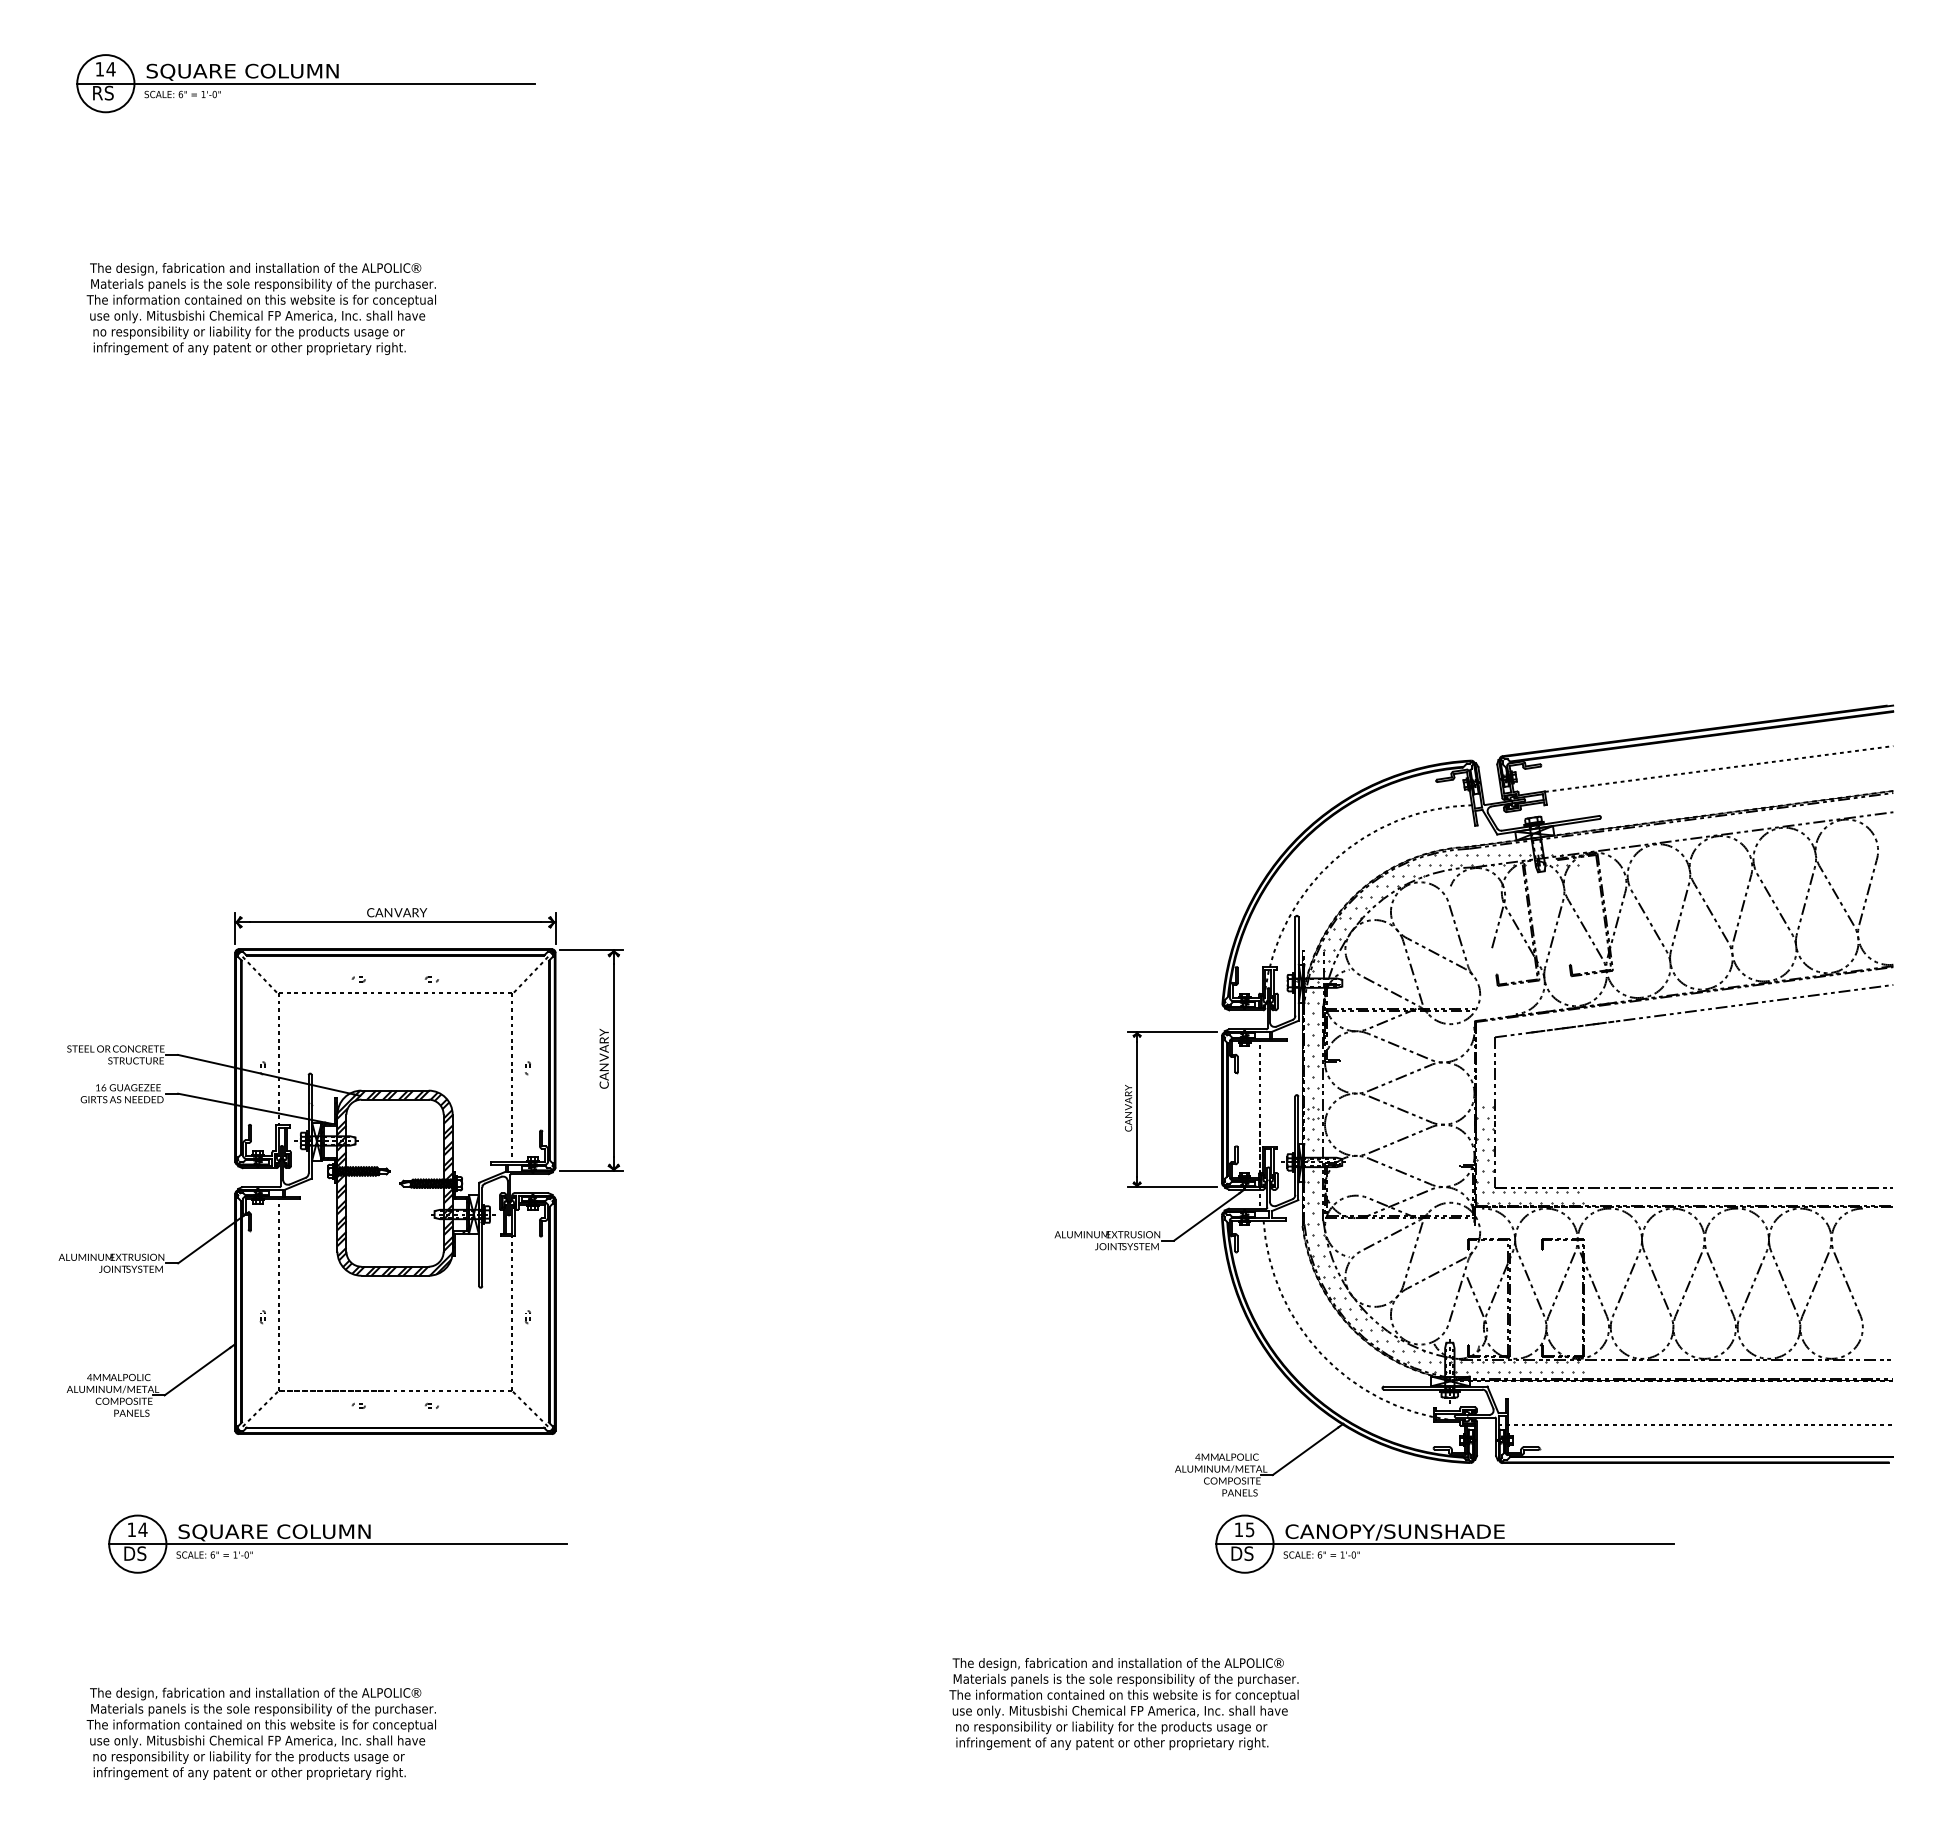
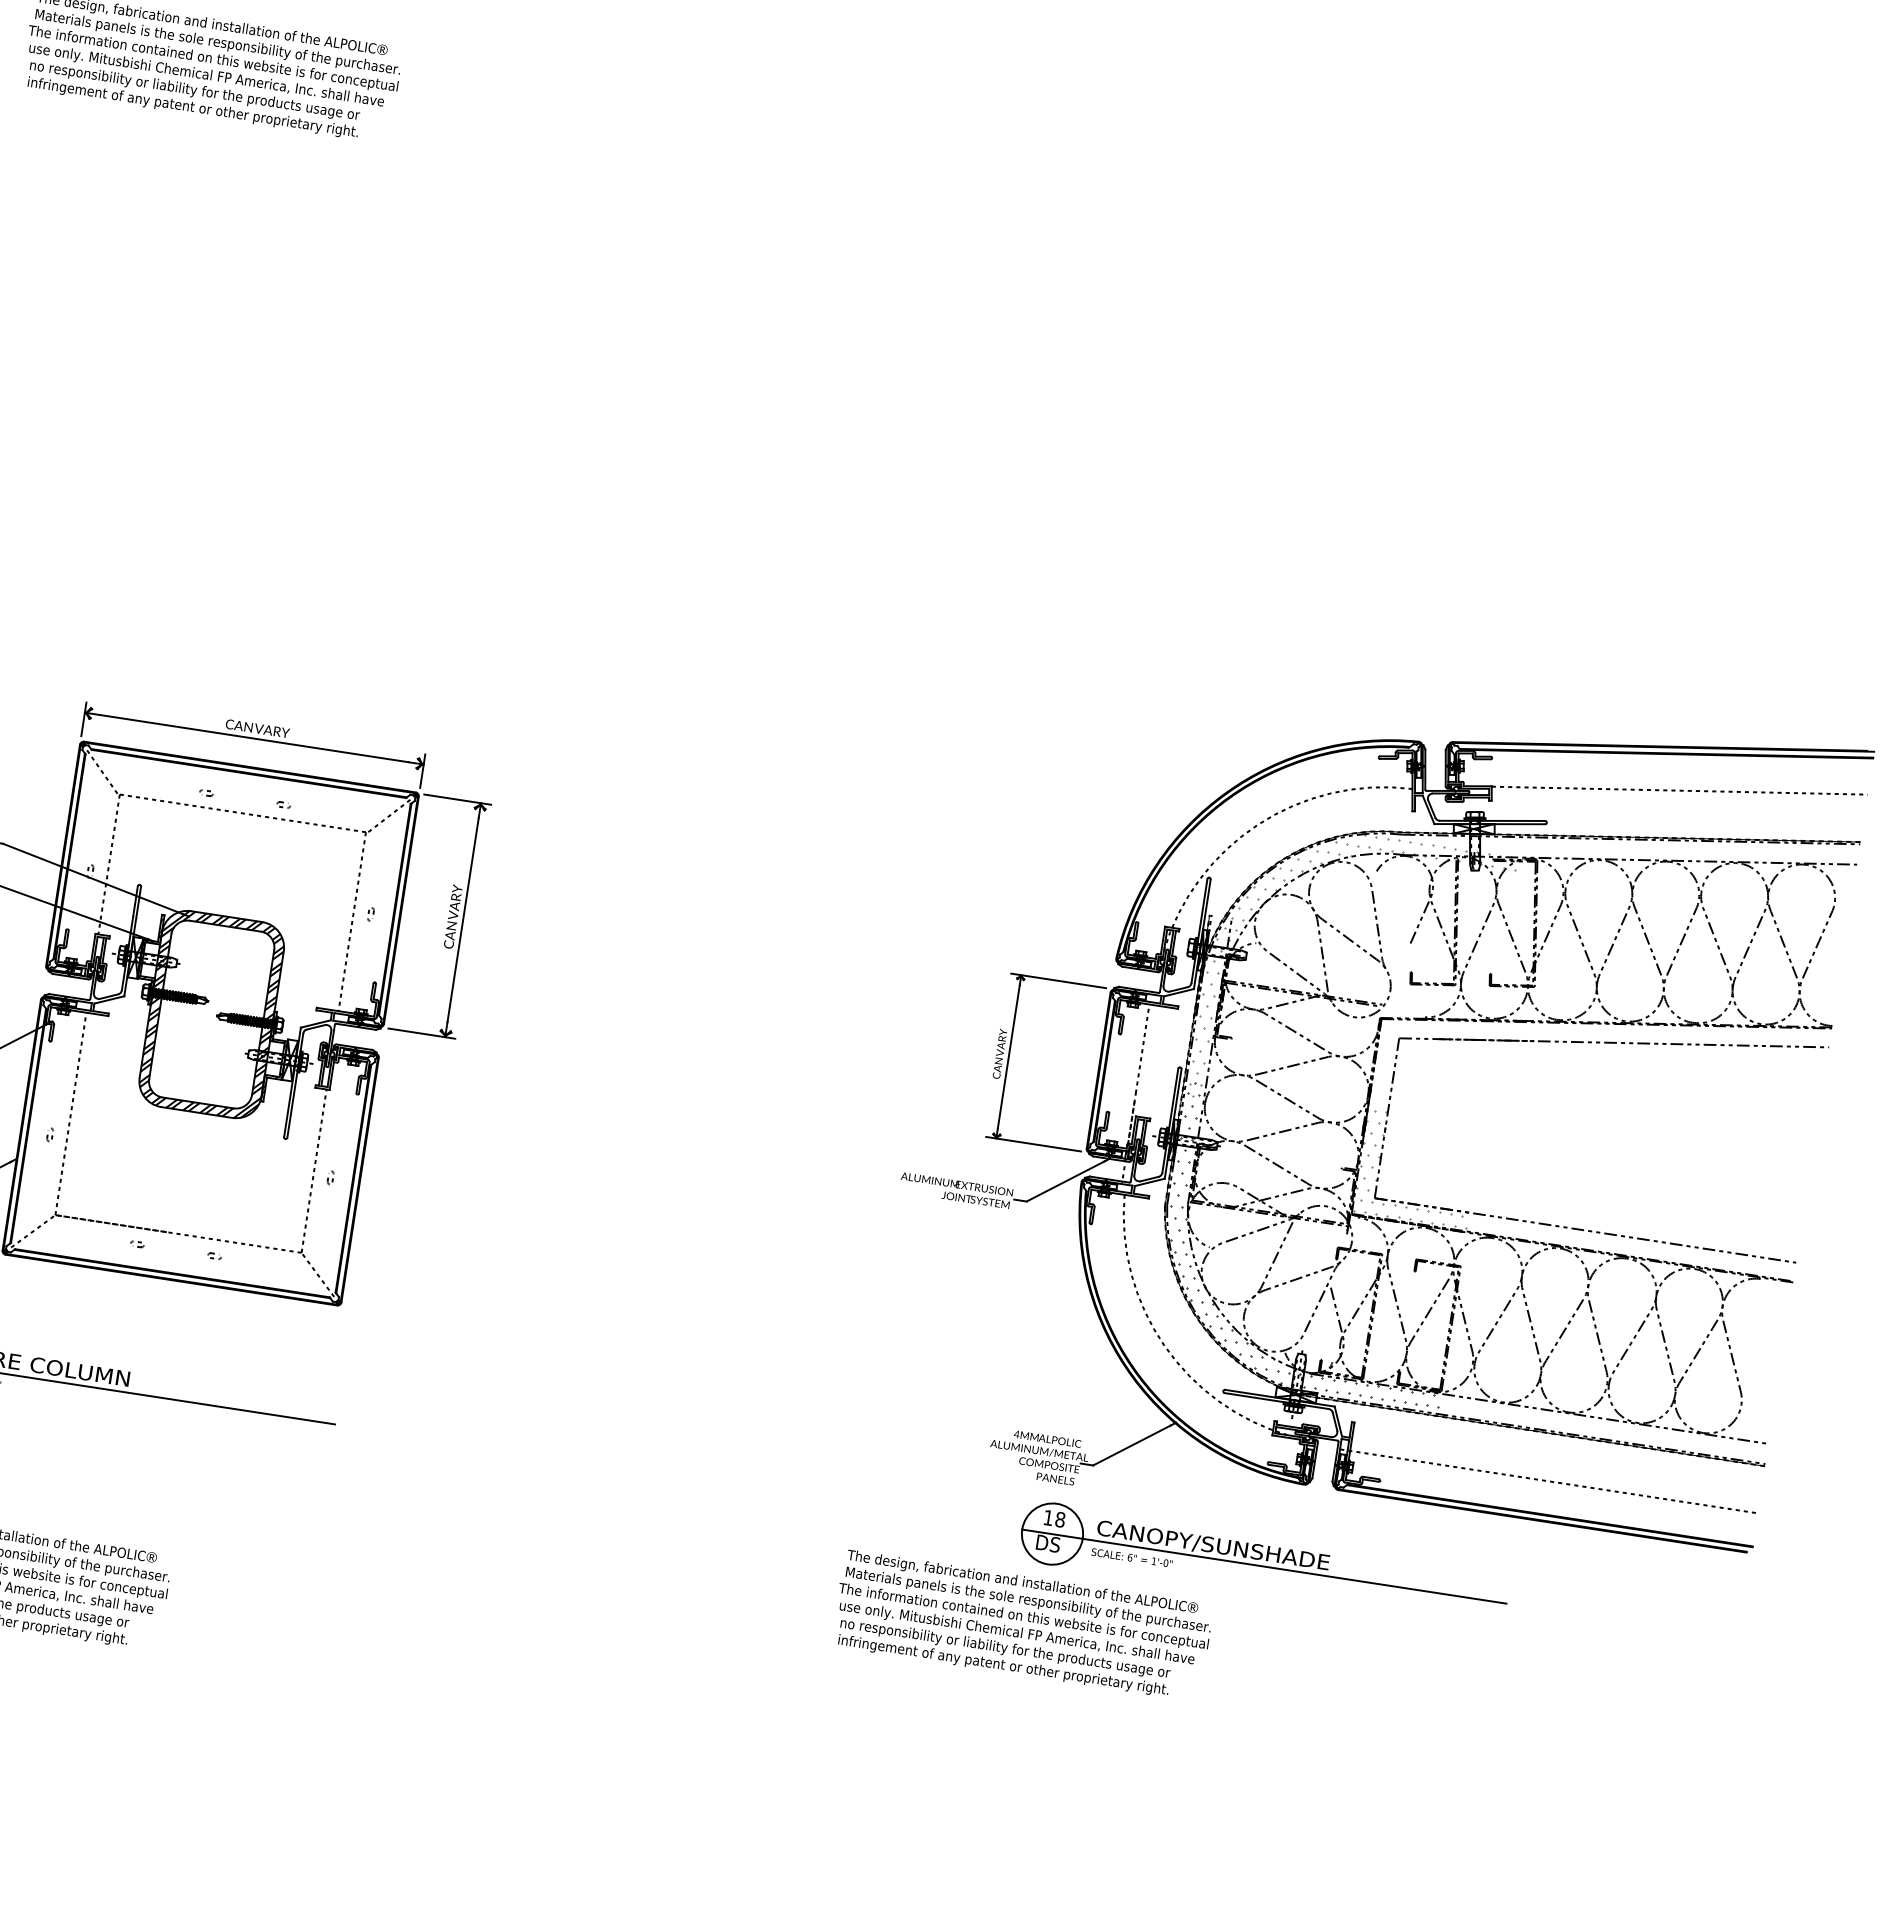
hatch: (1445, 986) -> (1355, 976), removed
hatch: (1530, 1154) -> (1417, 1168), removed
text: (1249, 1529) -> (1059, 1519), 15 -> 18
text: (1123, 1703) -> (1021, 1625), moved

